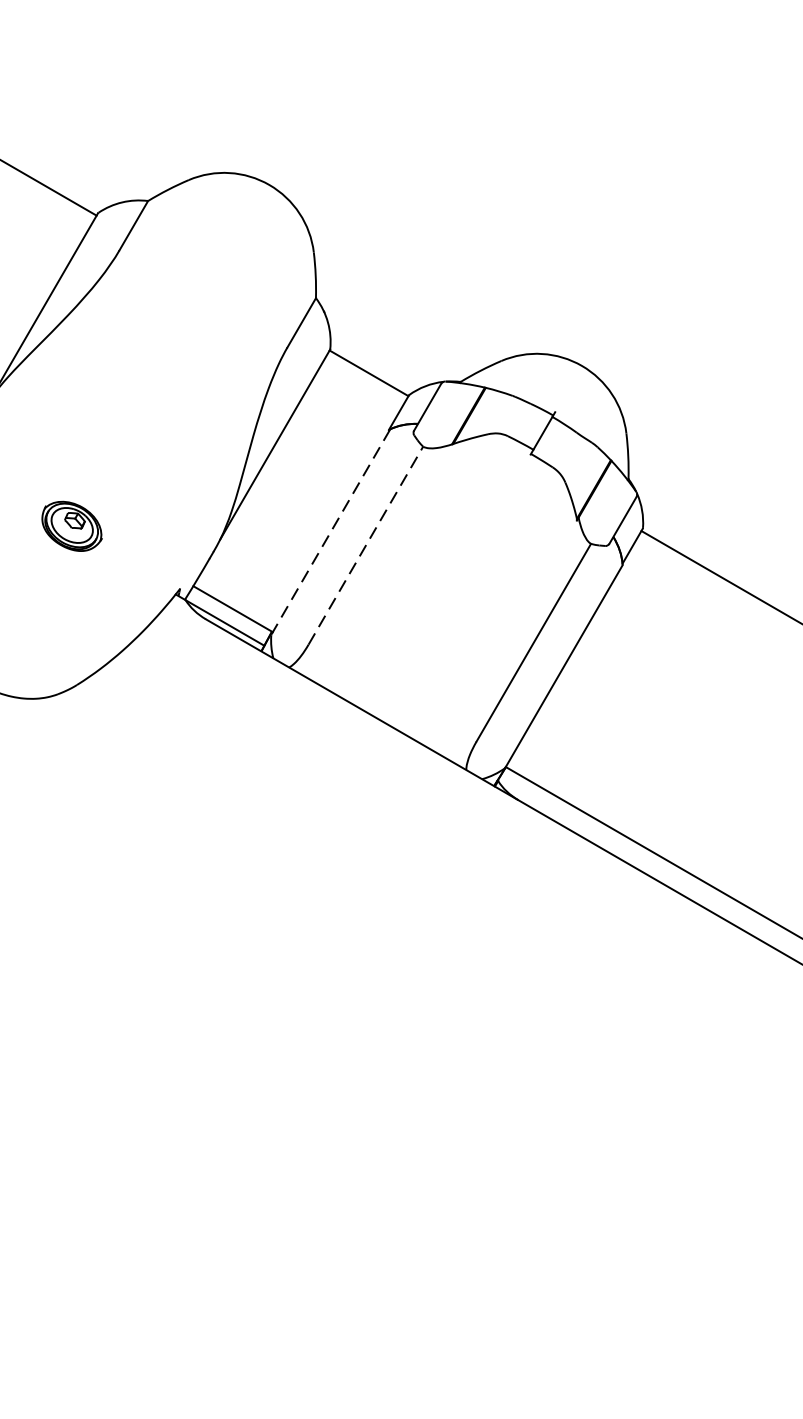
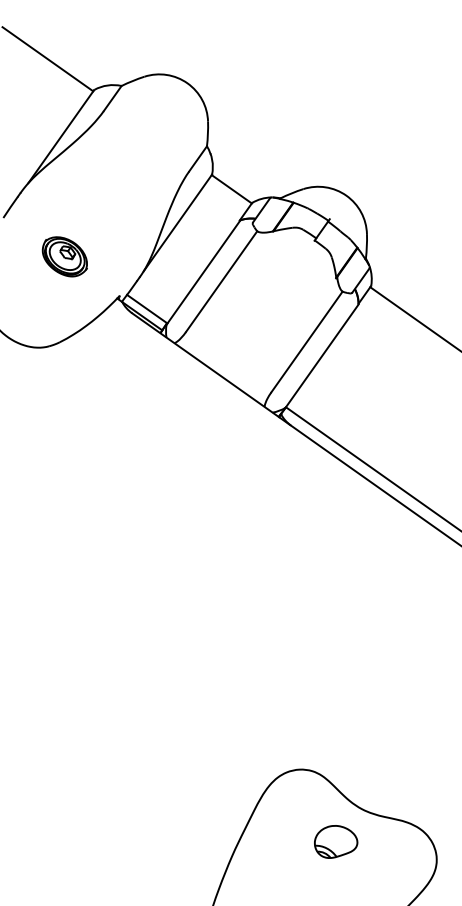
part: (71, 525) -> (64, 256), size x1.43
line: (330, 531) -> (203, 272), dashed -> solid
line: (365, 545) -> (221, 281), dashed -> solid

